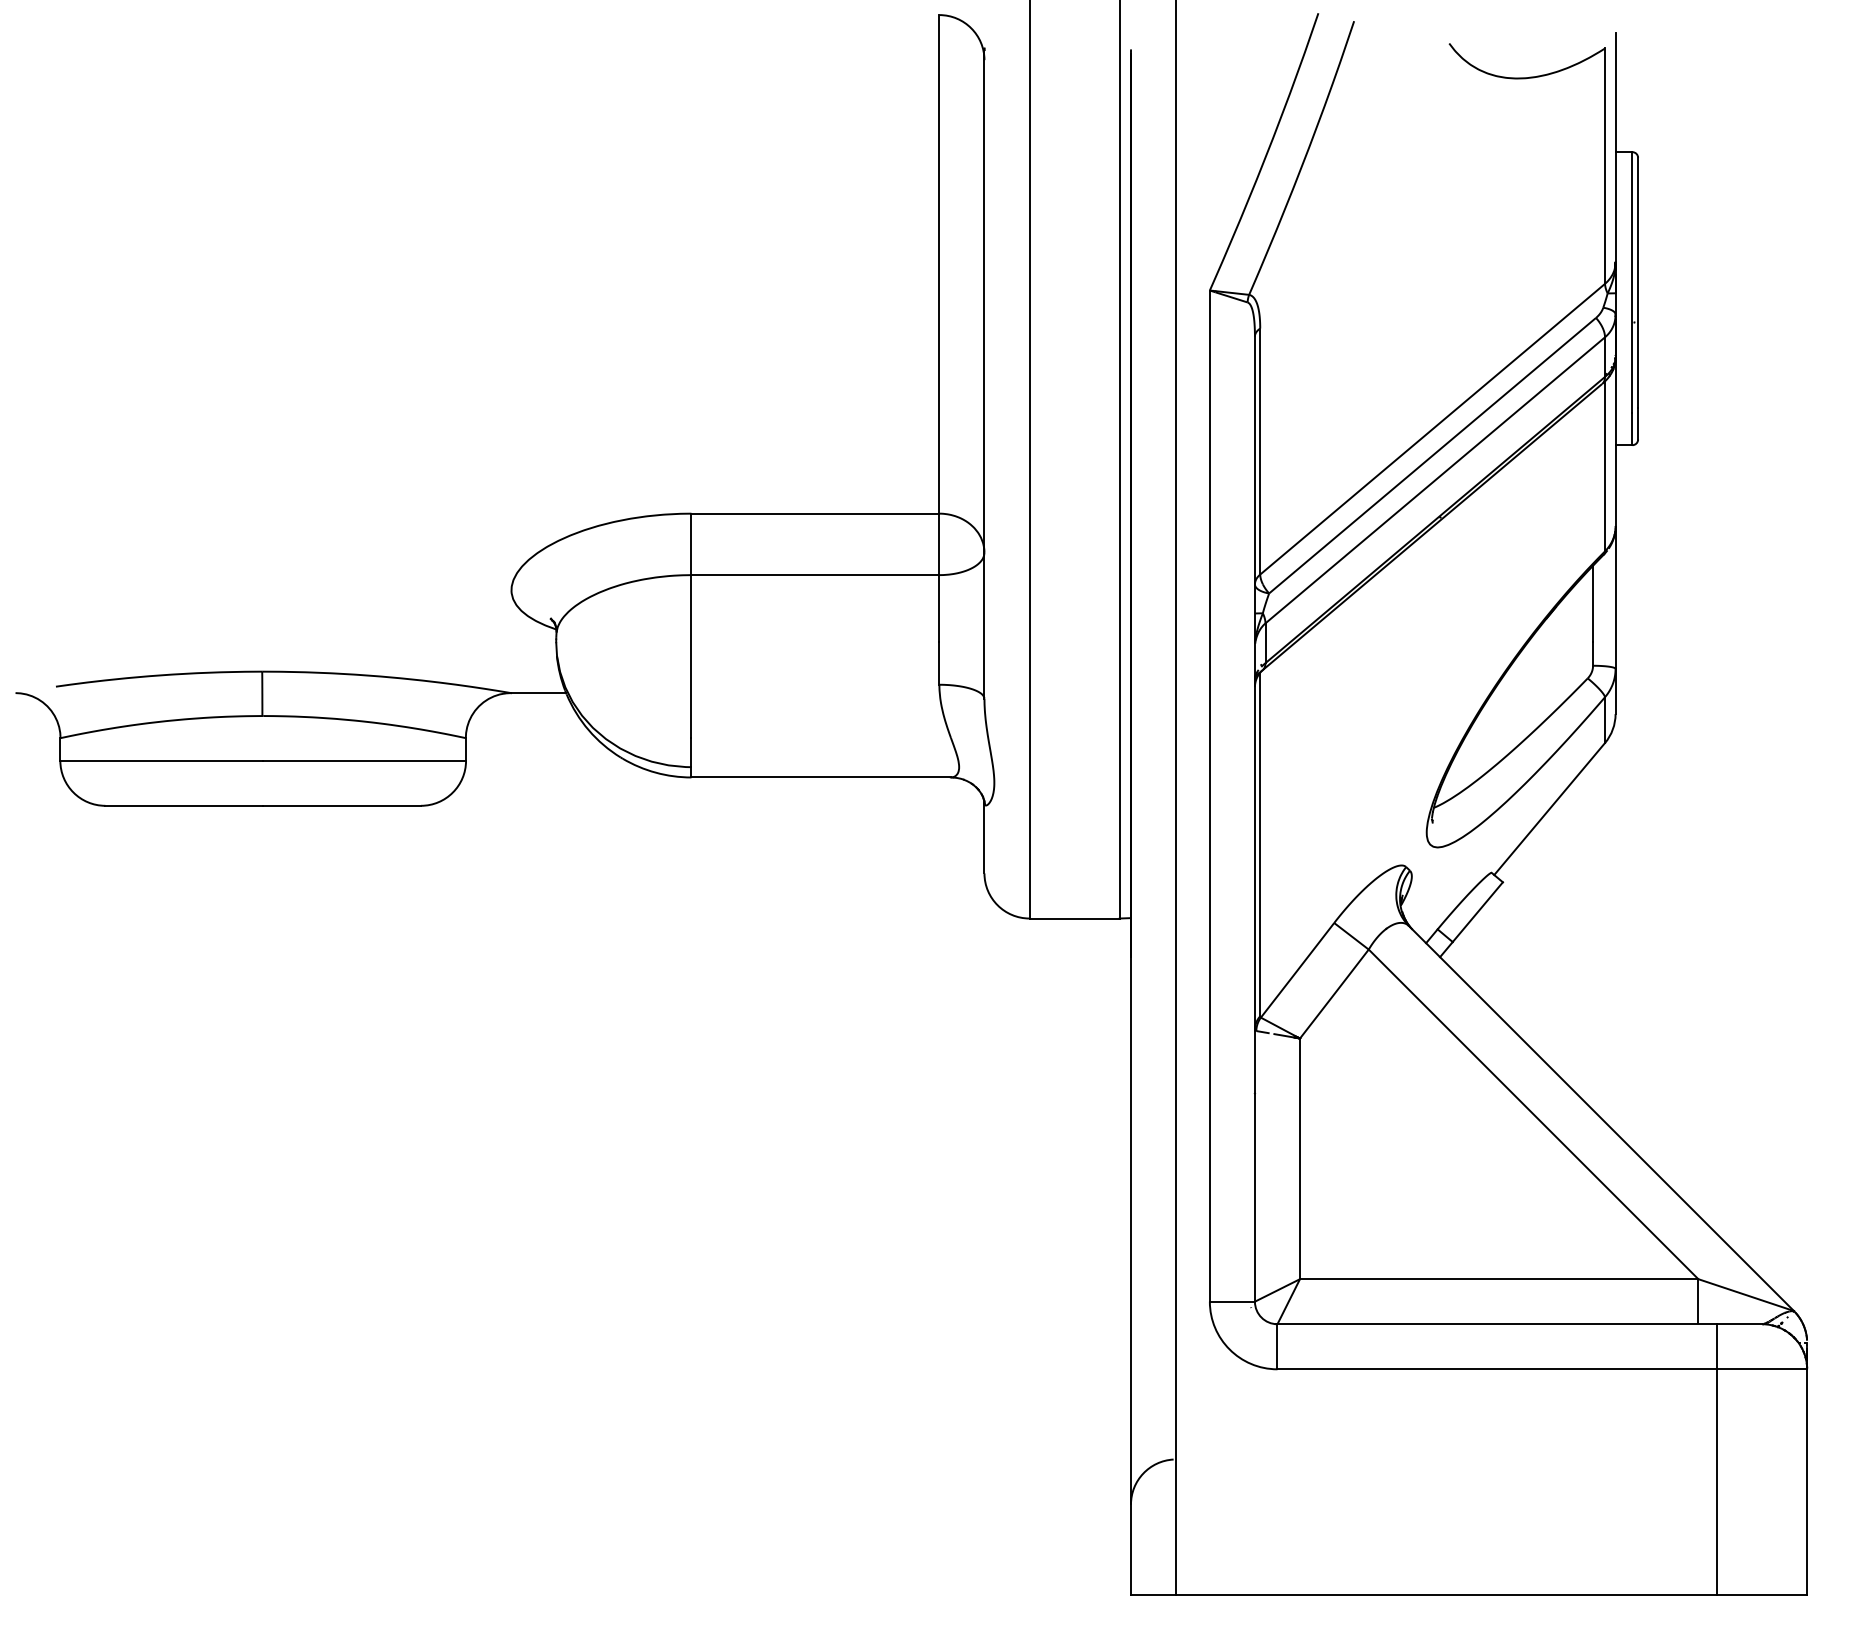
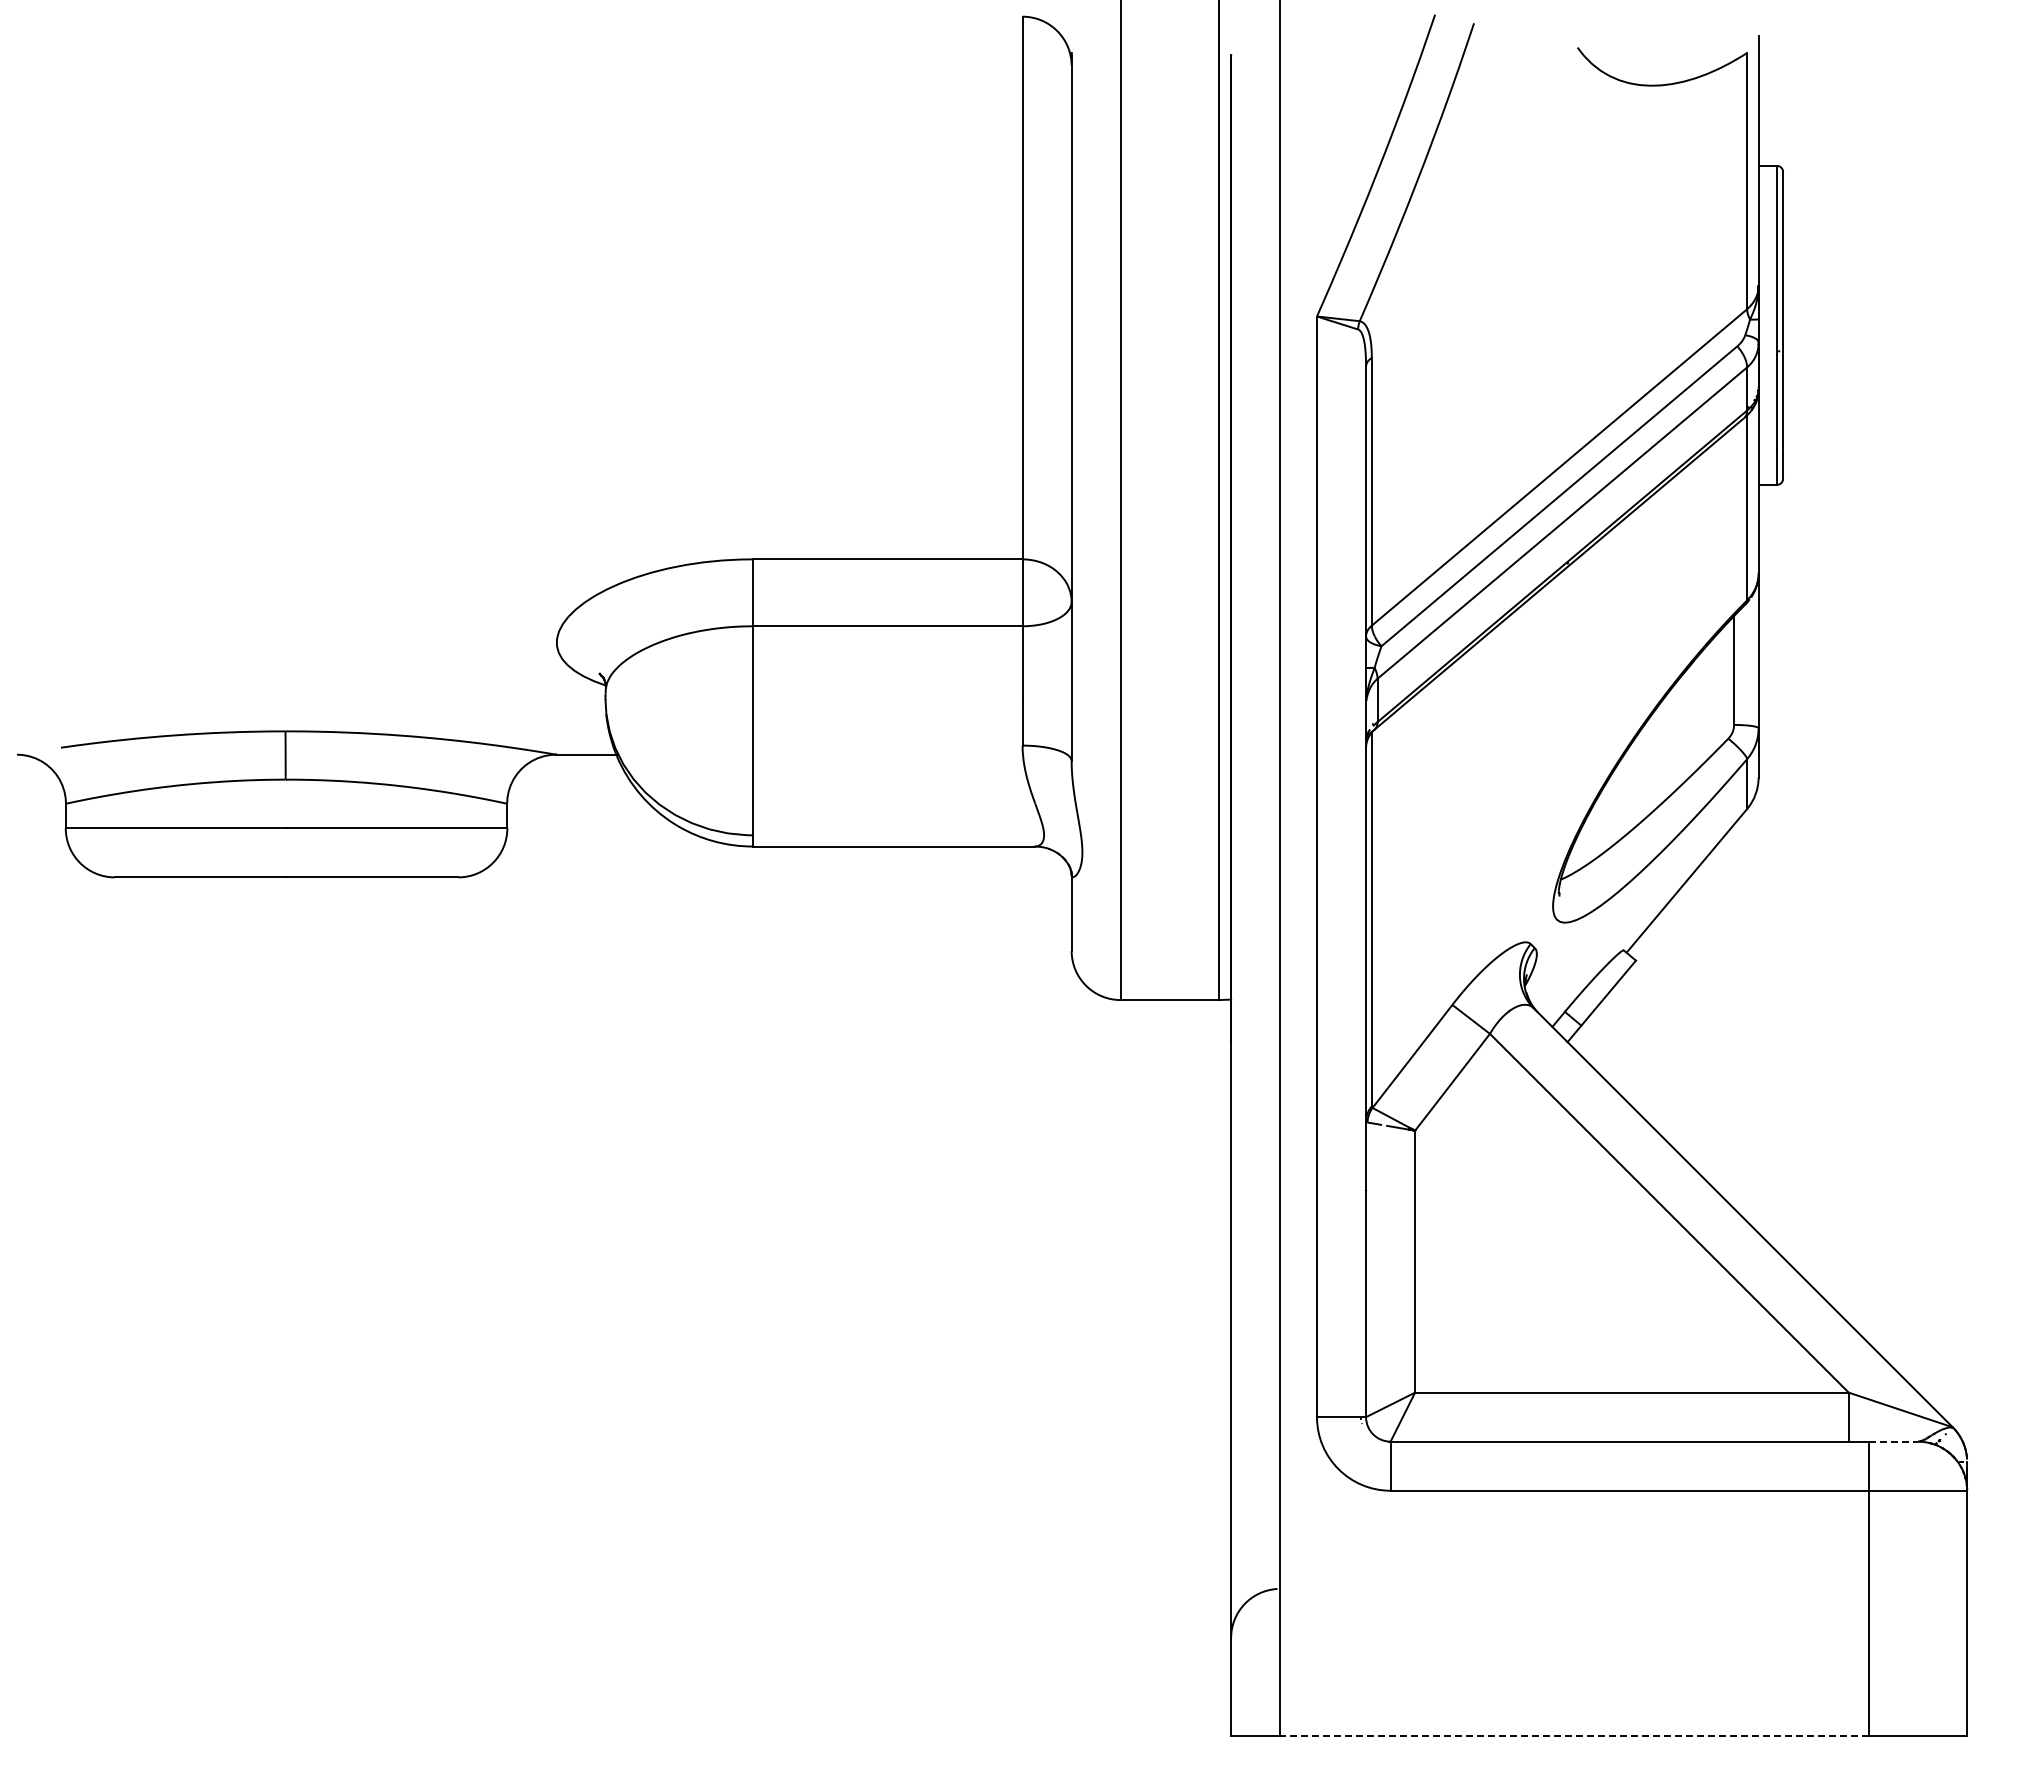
line: (1739, 1324) -> (1893, 1441), solid -> dashed
line: (1446, 1595) -> (1574, 1736), solid -> dashed

